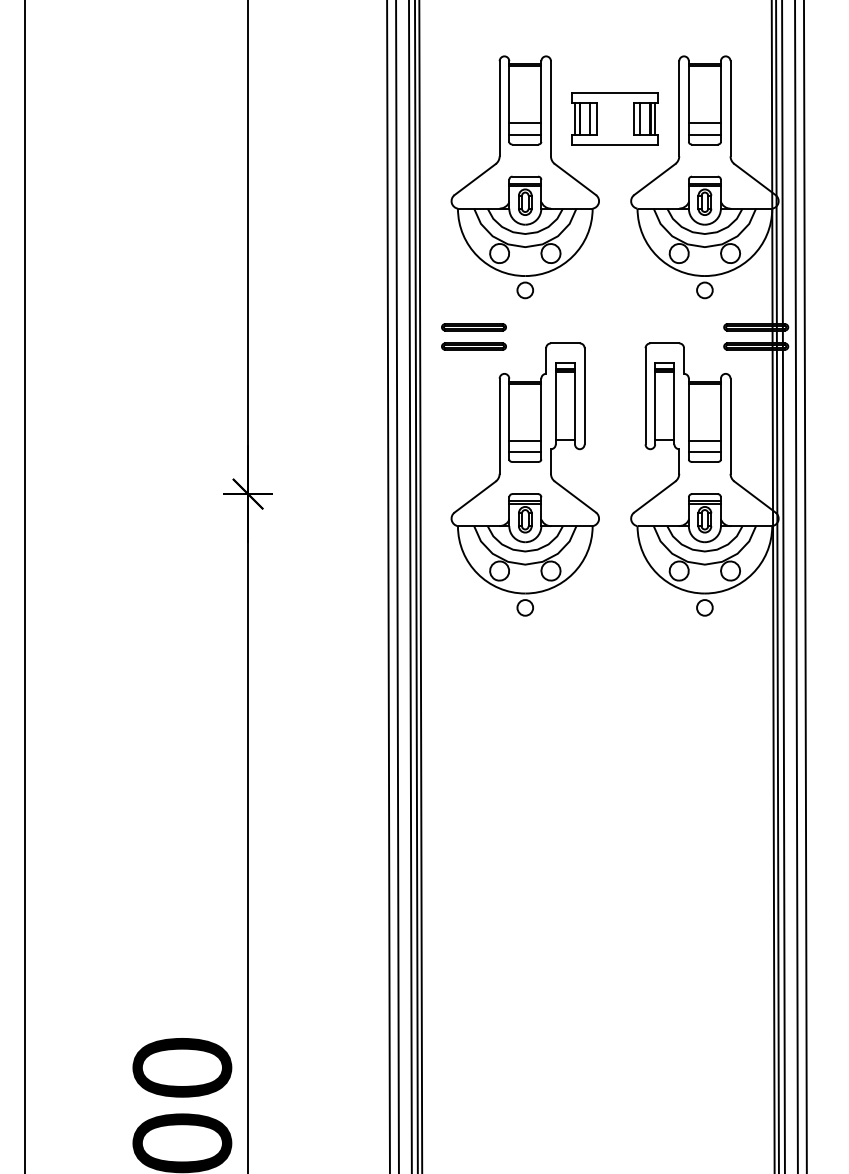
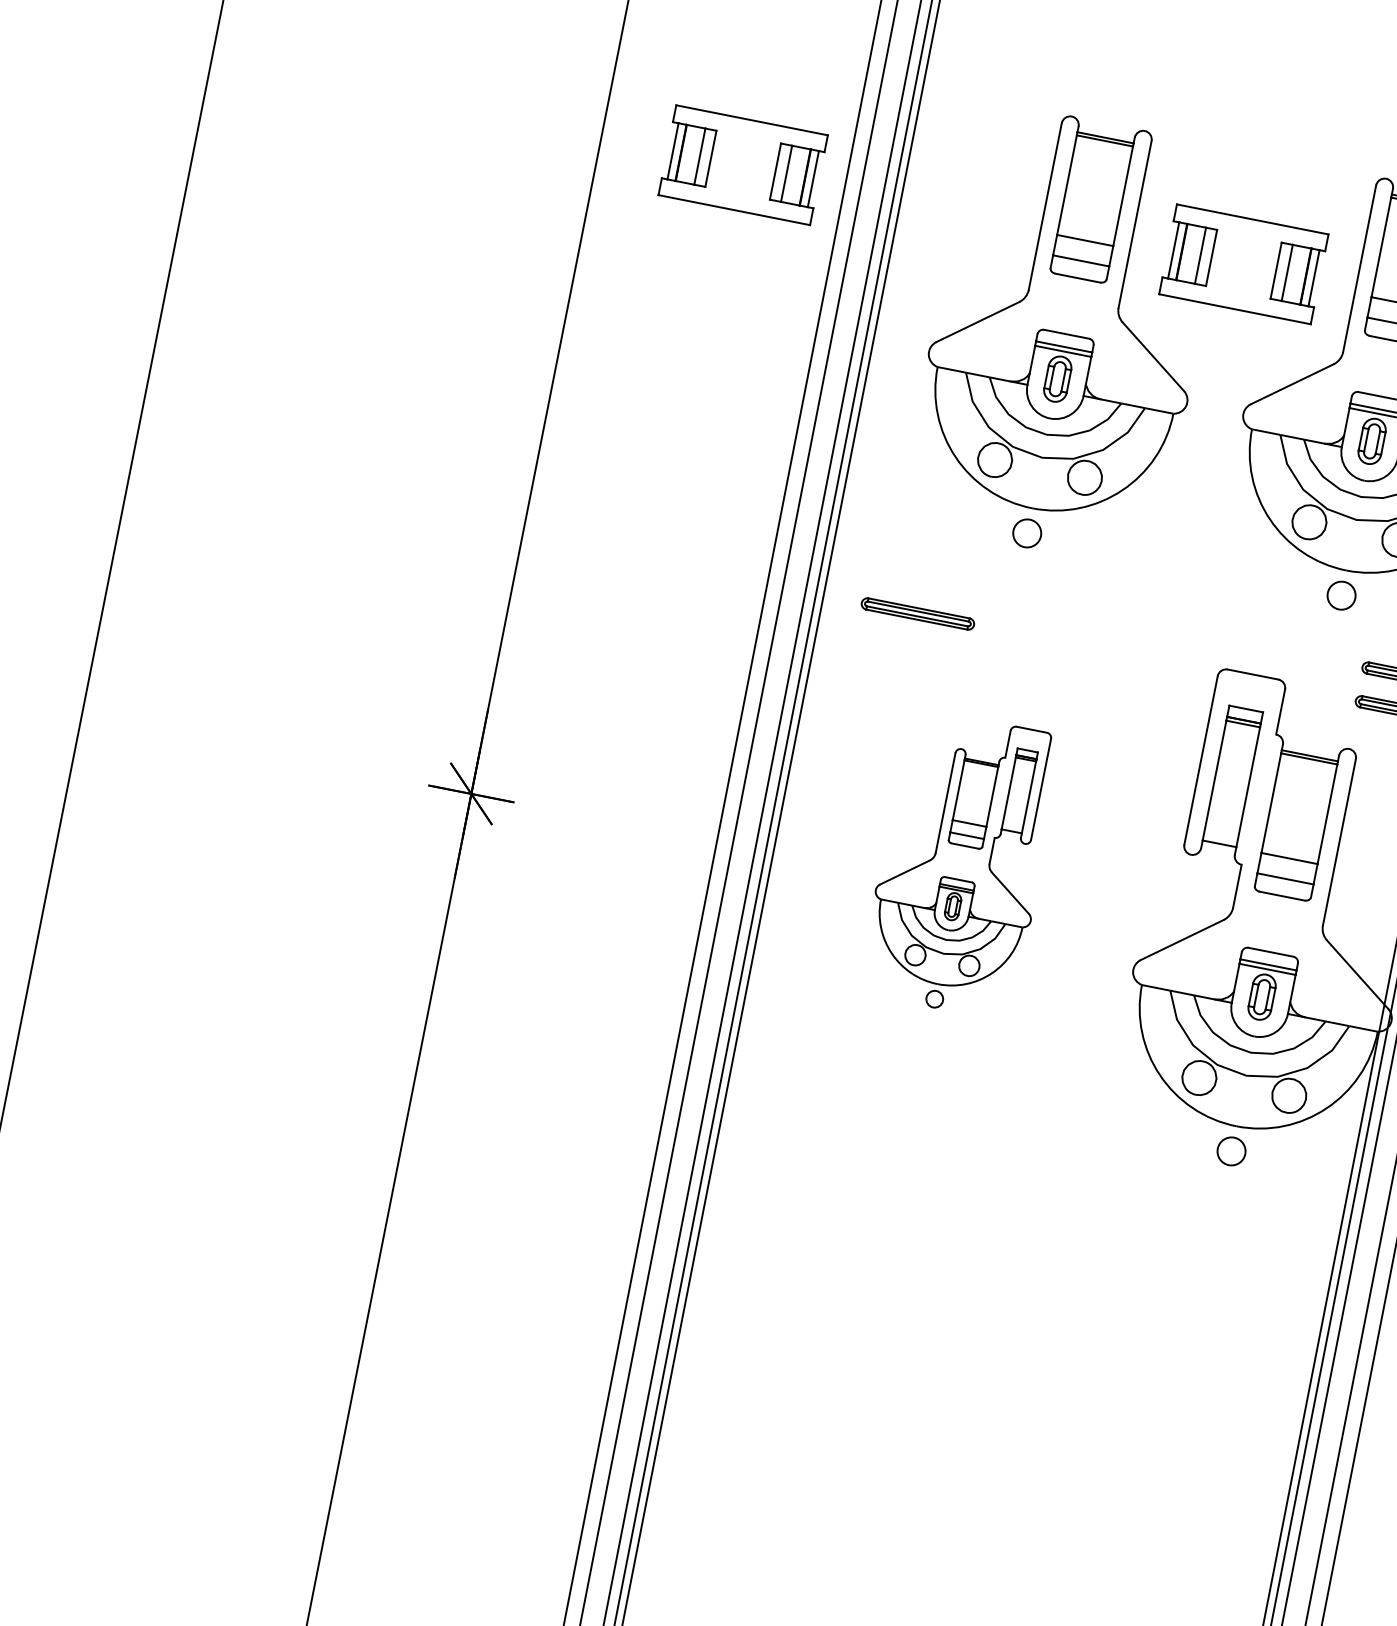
part: (328, 118) -> (742, 164), added
part: (473, 327) -> (923, 580), removed
part: (524, 479) -> (960, 864), size x0.6

